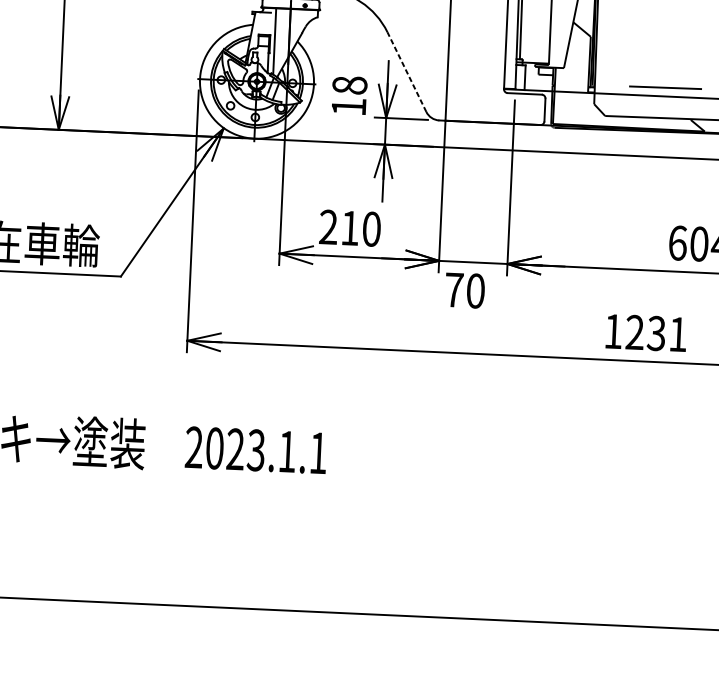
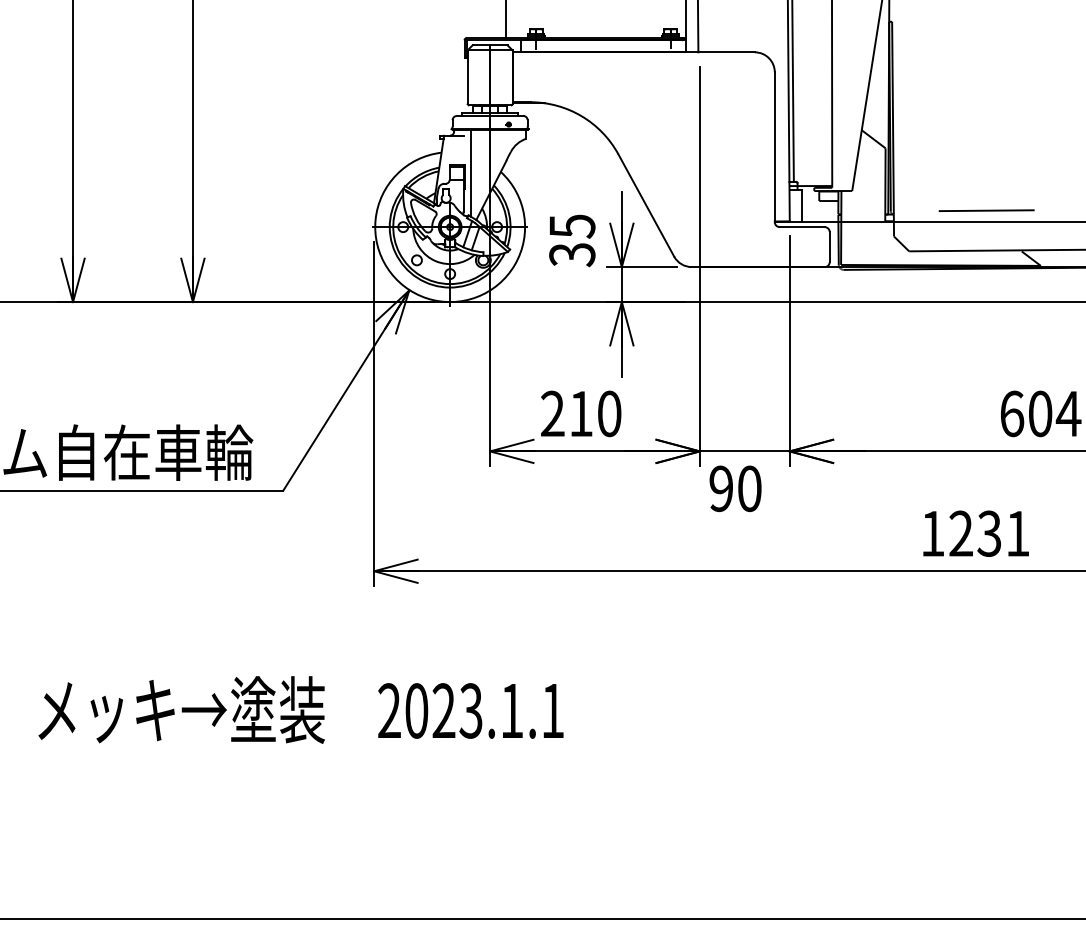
line: (407, 72) -> (646, 205), dashed -> solid
text: (349, 96) -> (572, 240), 18 -> 35
text: (454, 289) -> (721, 488), 70 -> 90

